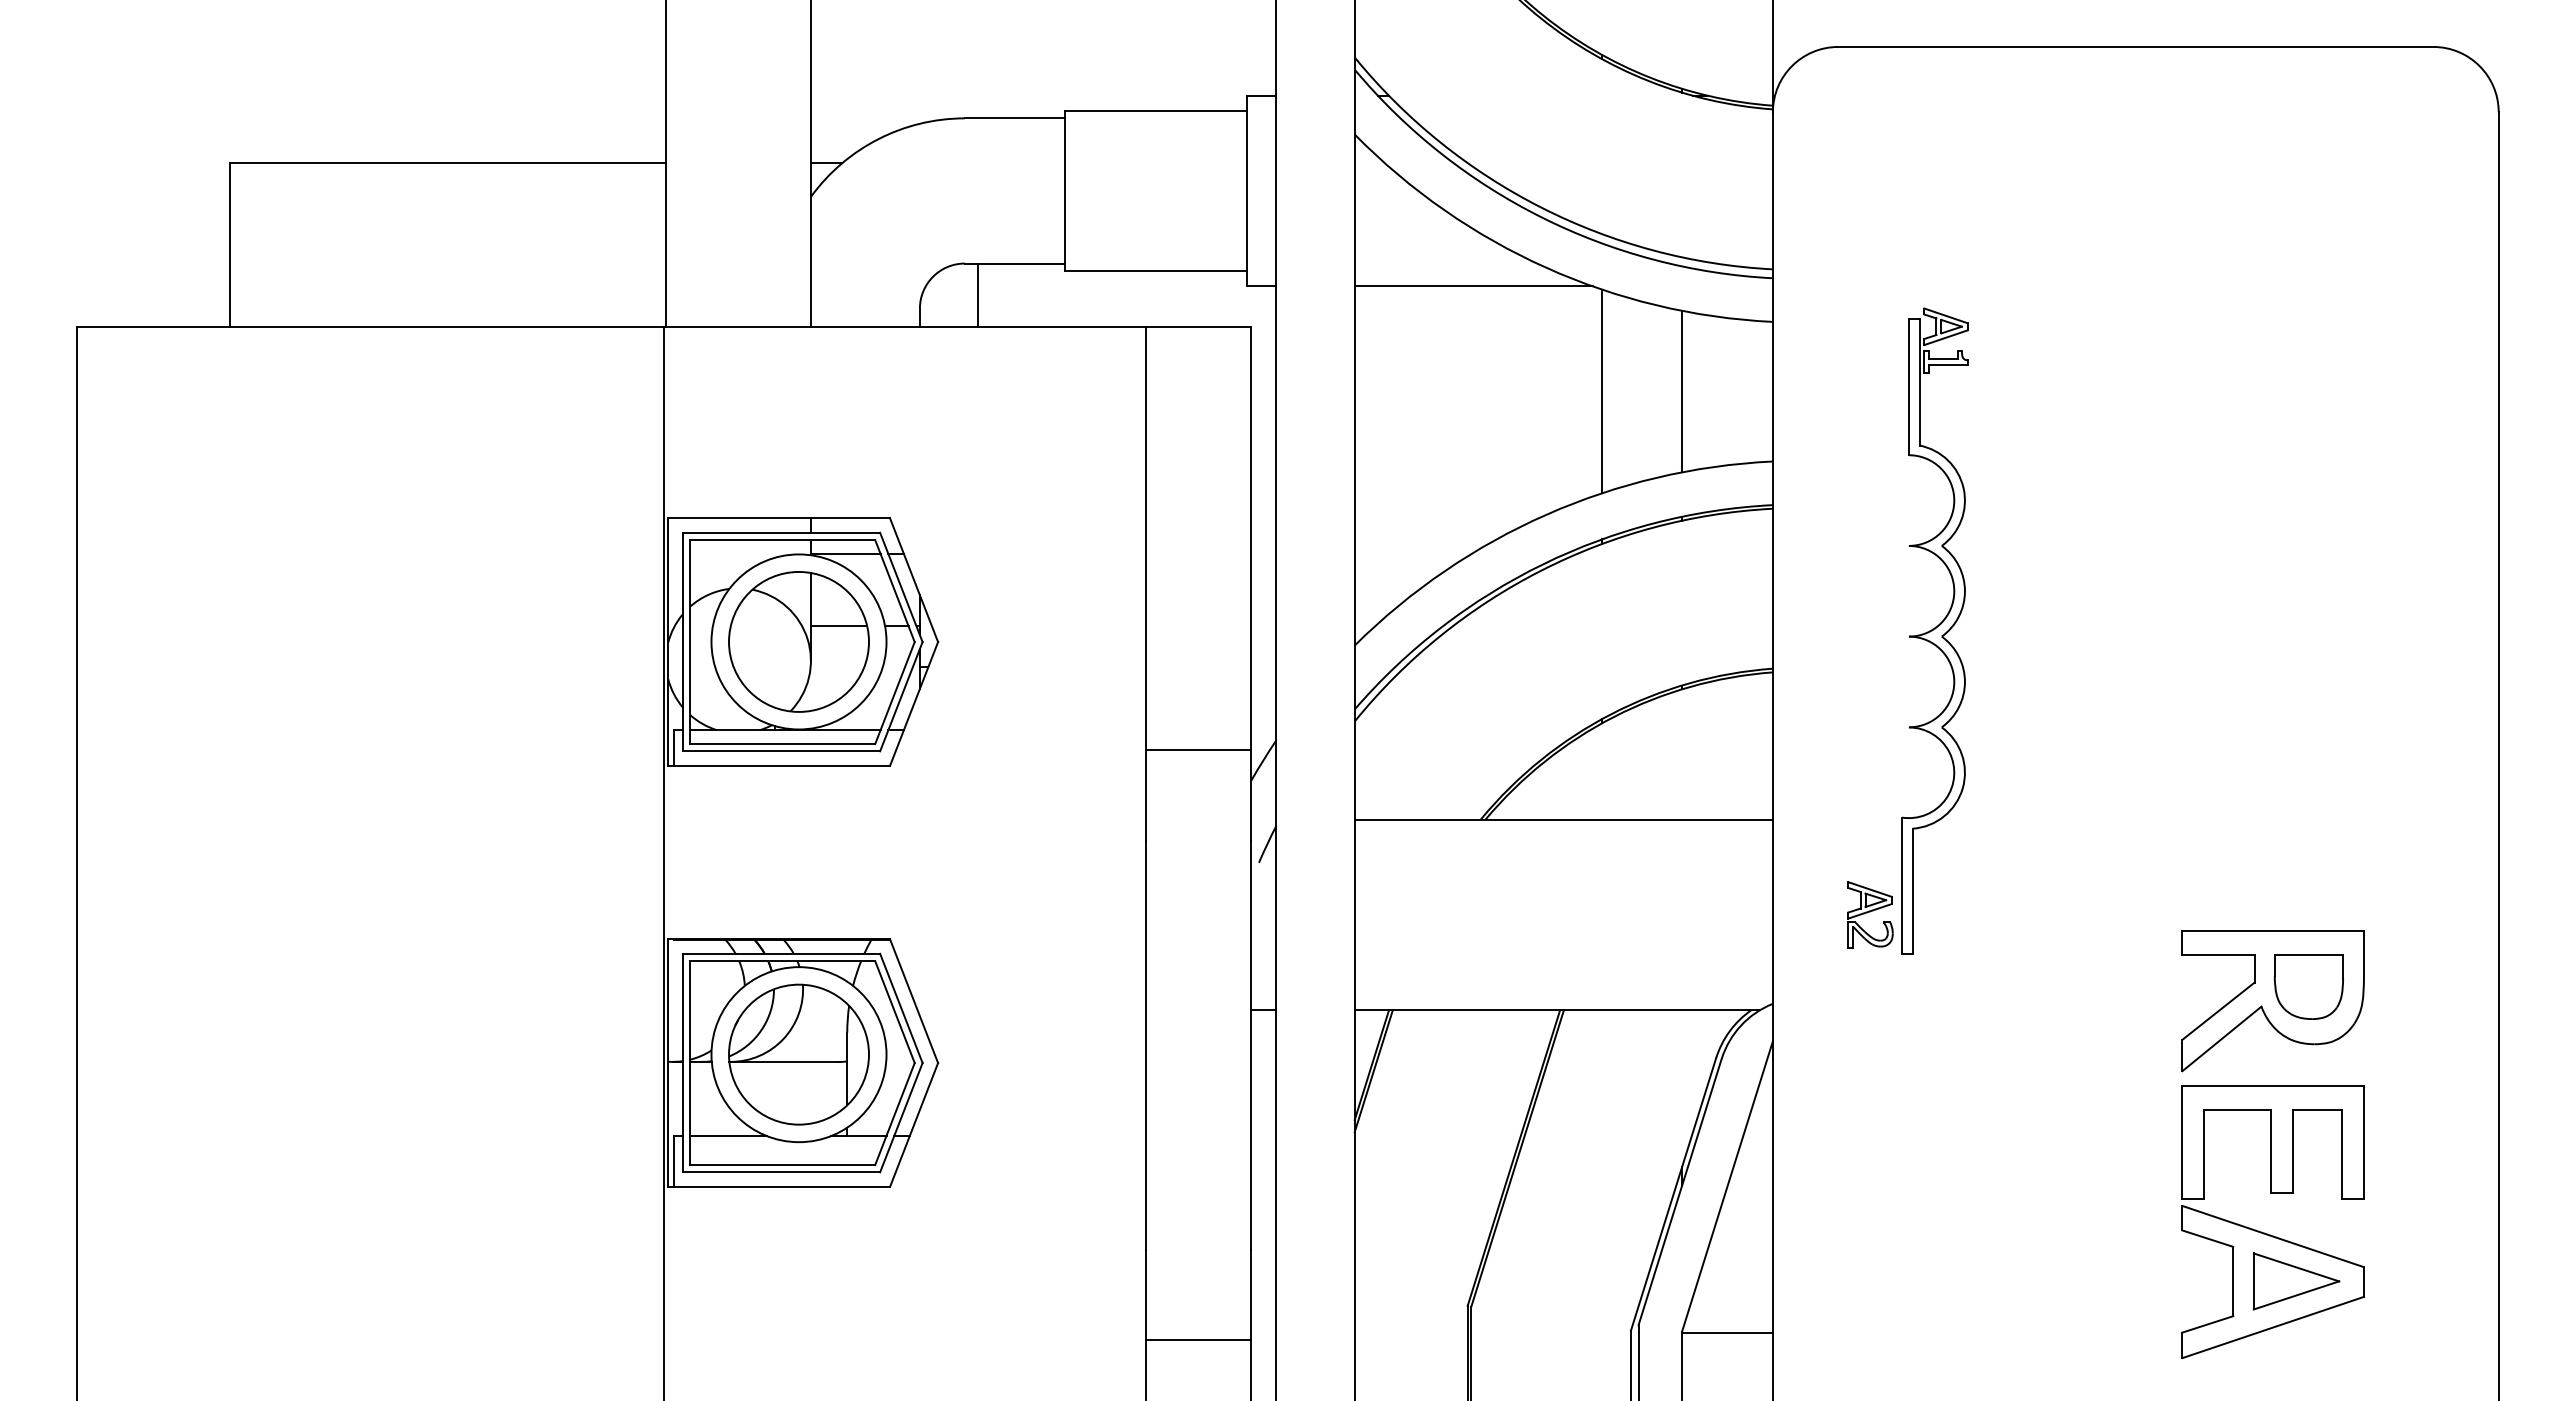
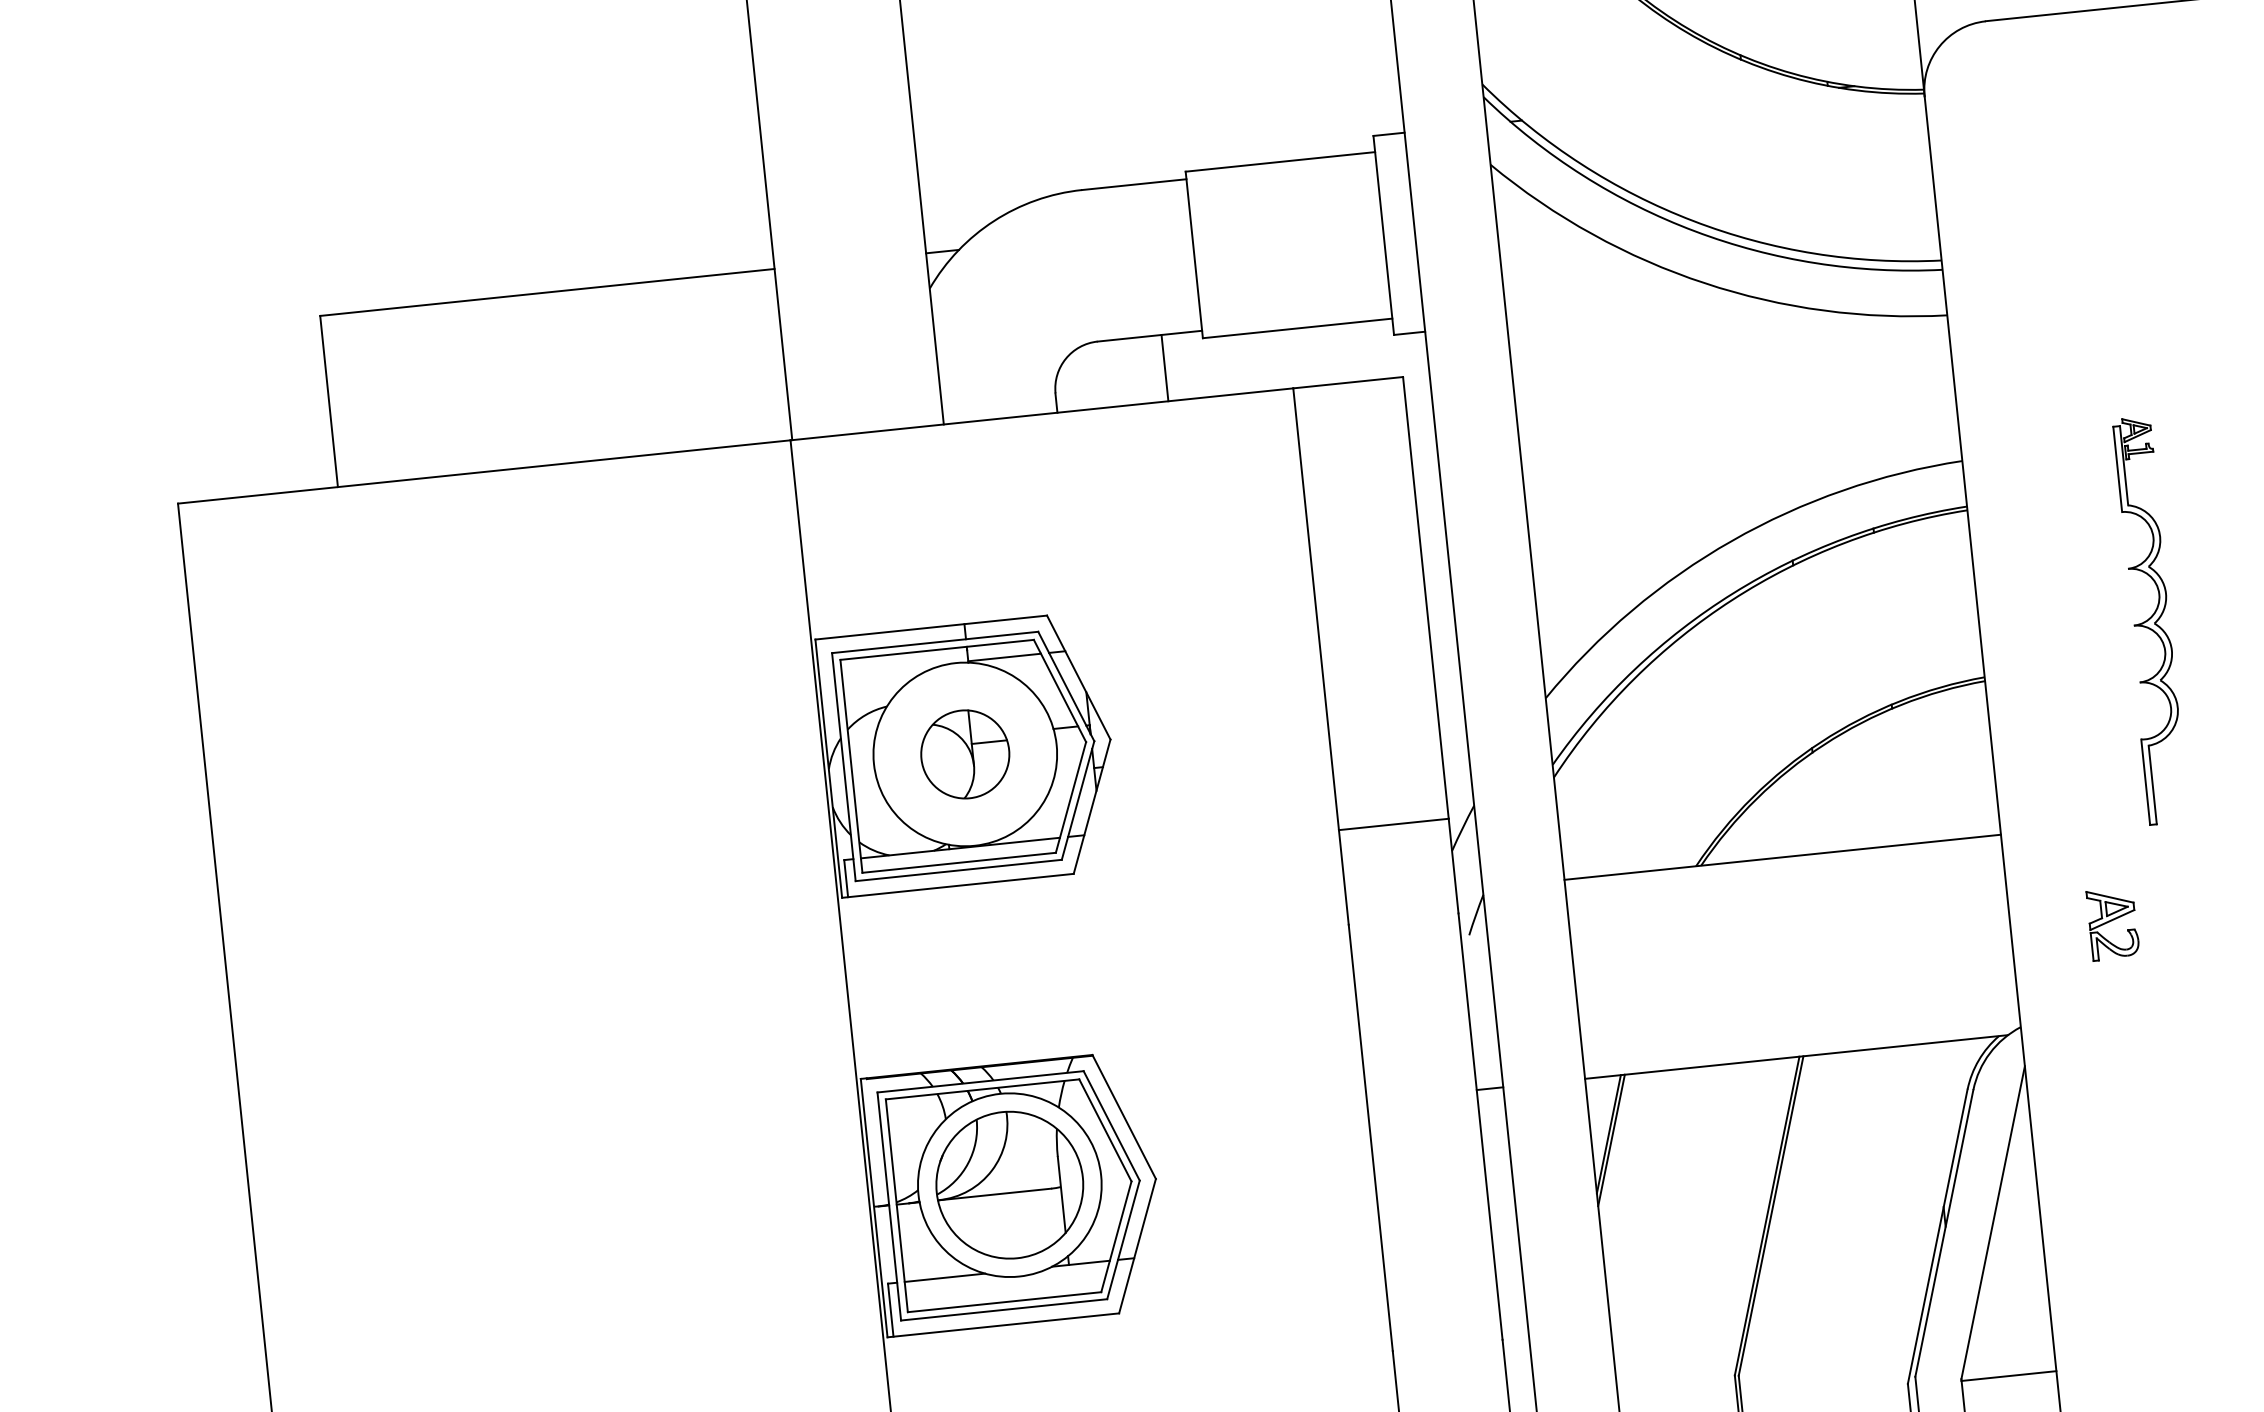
line: (1473, 286) -> (1630, 310), removed
line: (978, 295) -> (1165, 368), moved
line: (1602, 391) -> (1776, 406), removed
line: (1682, 391) -> (1860, 397), removed
part: (1934, 630) -> (2149, 620), size x0.6
part: (798, 641) -> (964, 754), size x0.6

